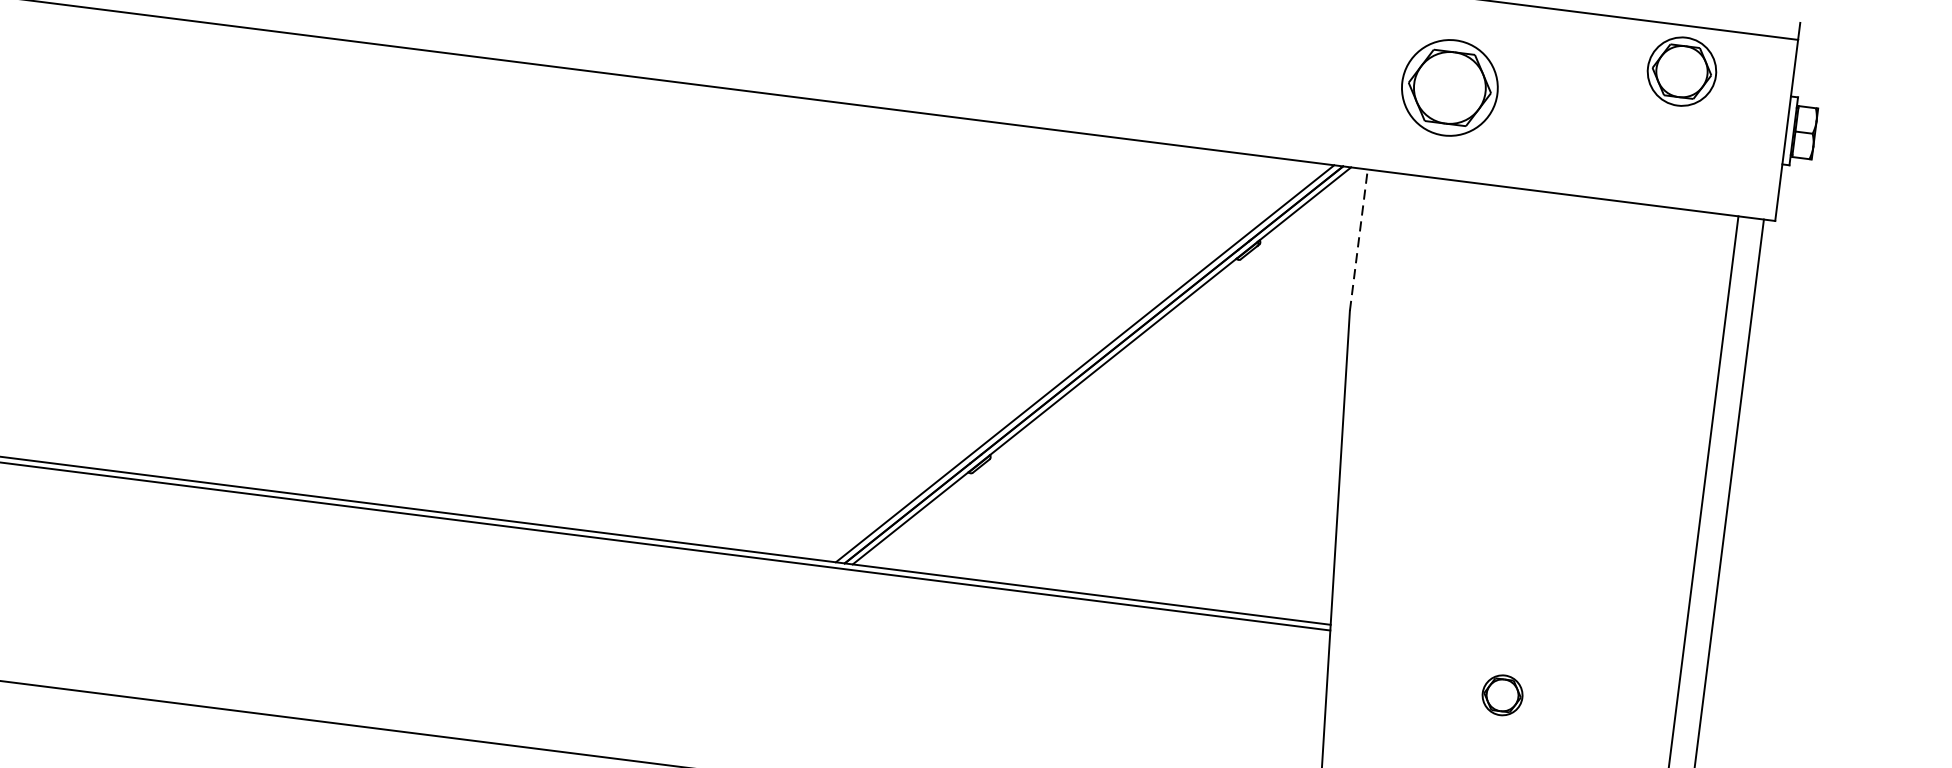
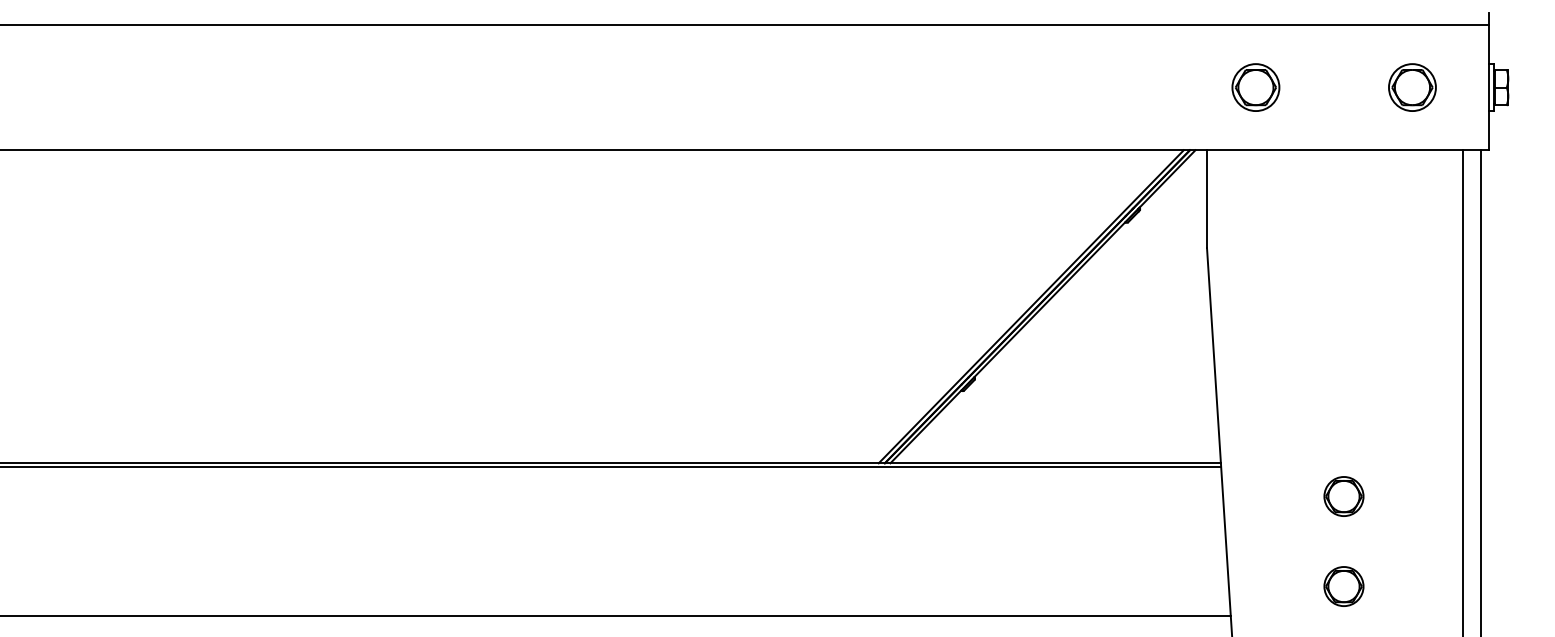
part: (1682, 71) -> (1412, 87), moved
part: (1449, 87) -> (1255, 87), size x0.71
line: (1359, 240) -> (1207, 199), dashed -> solid
part: (1501, 695) -> (1343, 496), size x1.43

